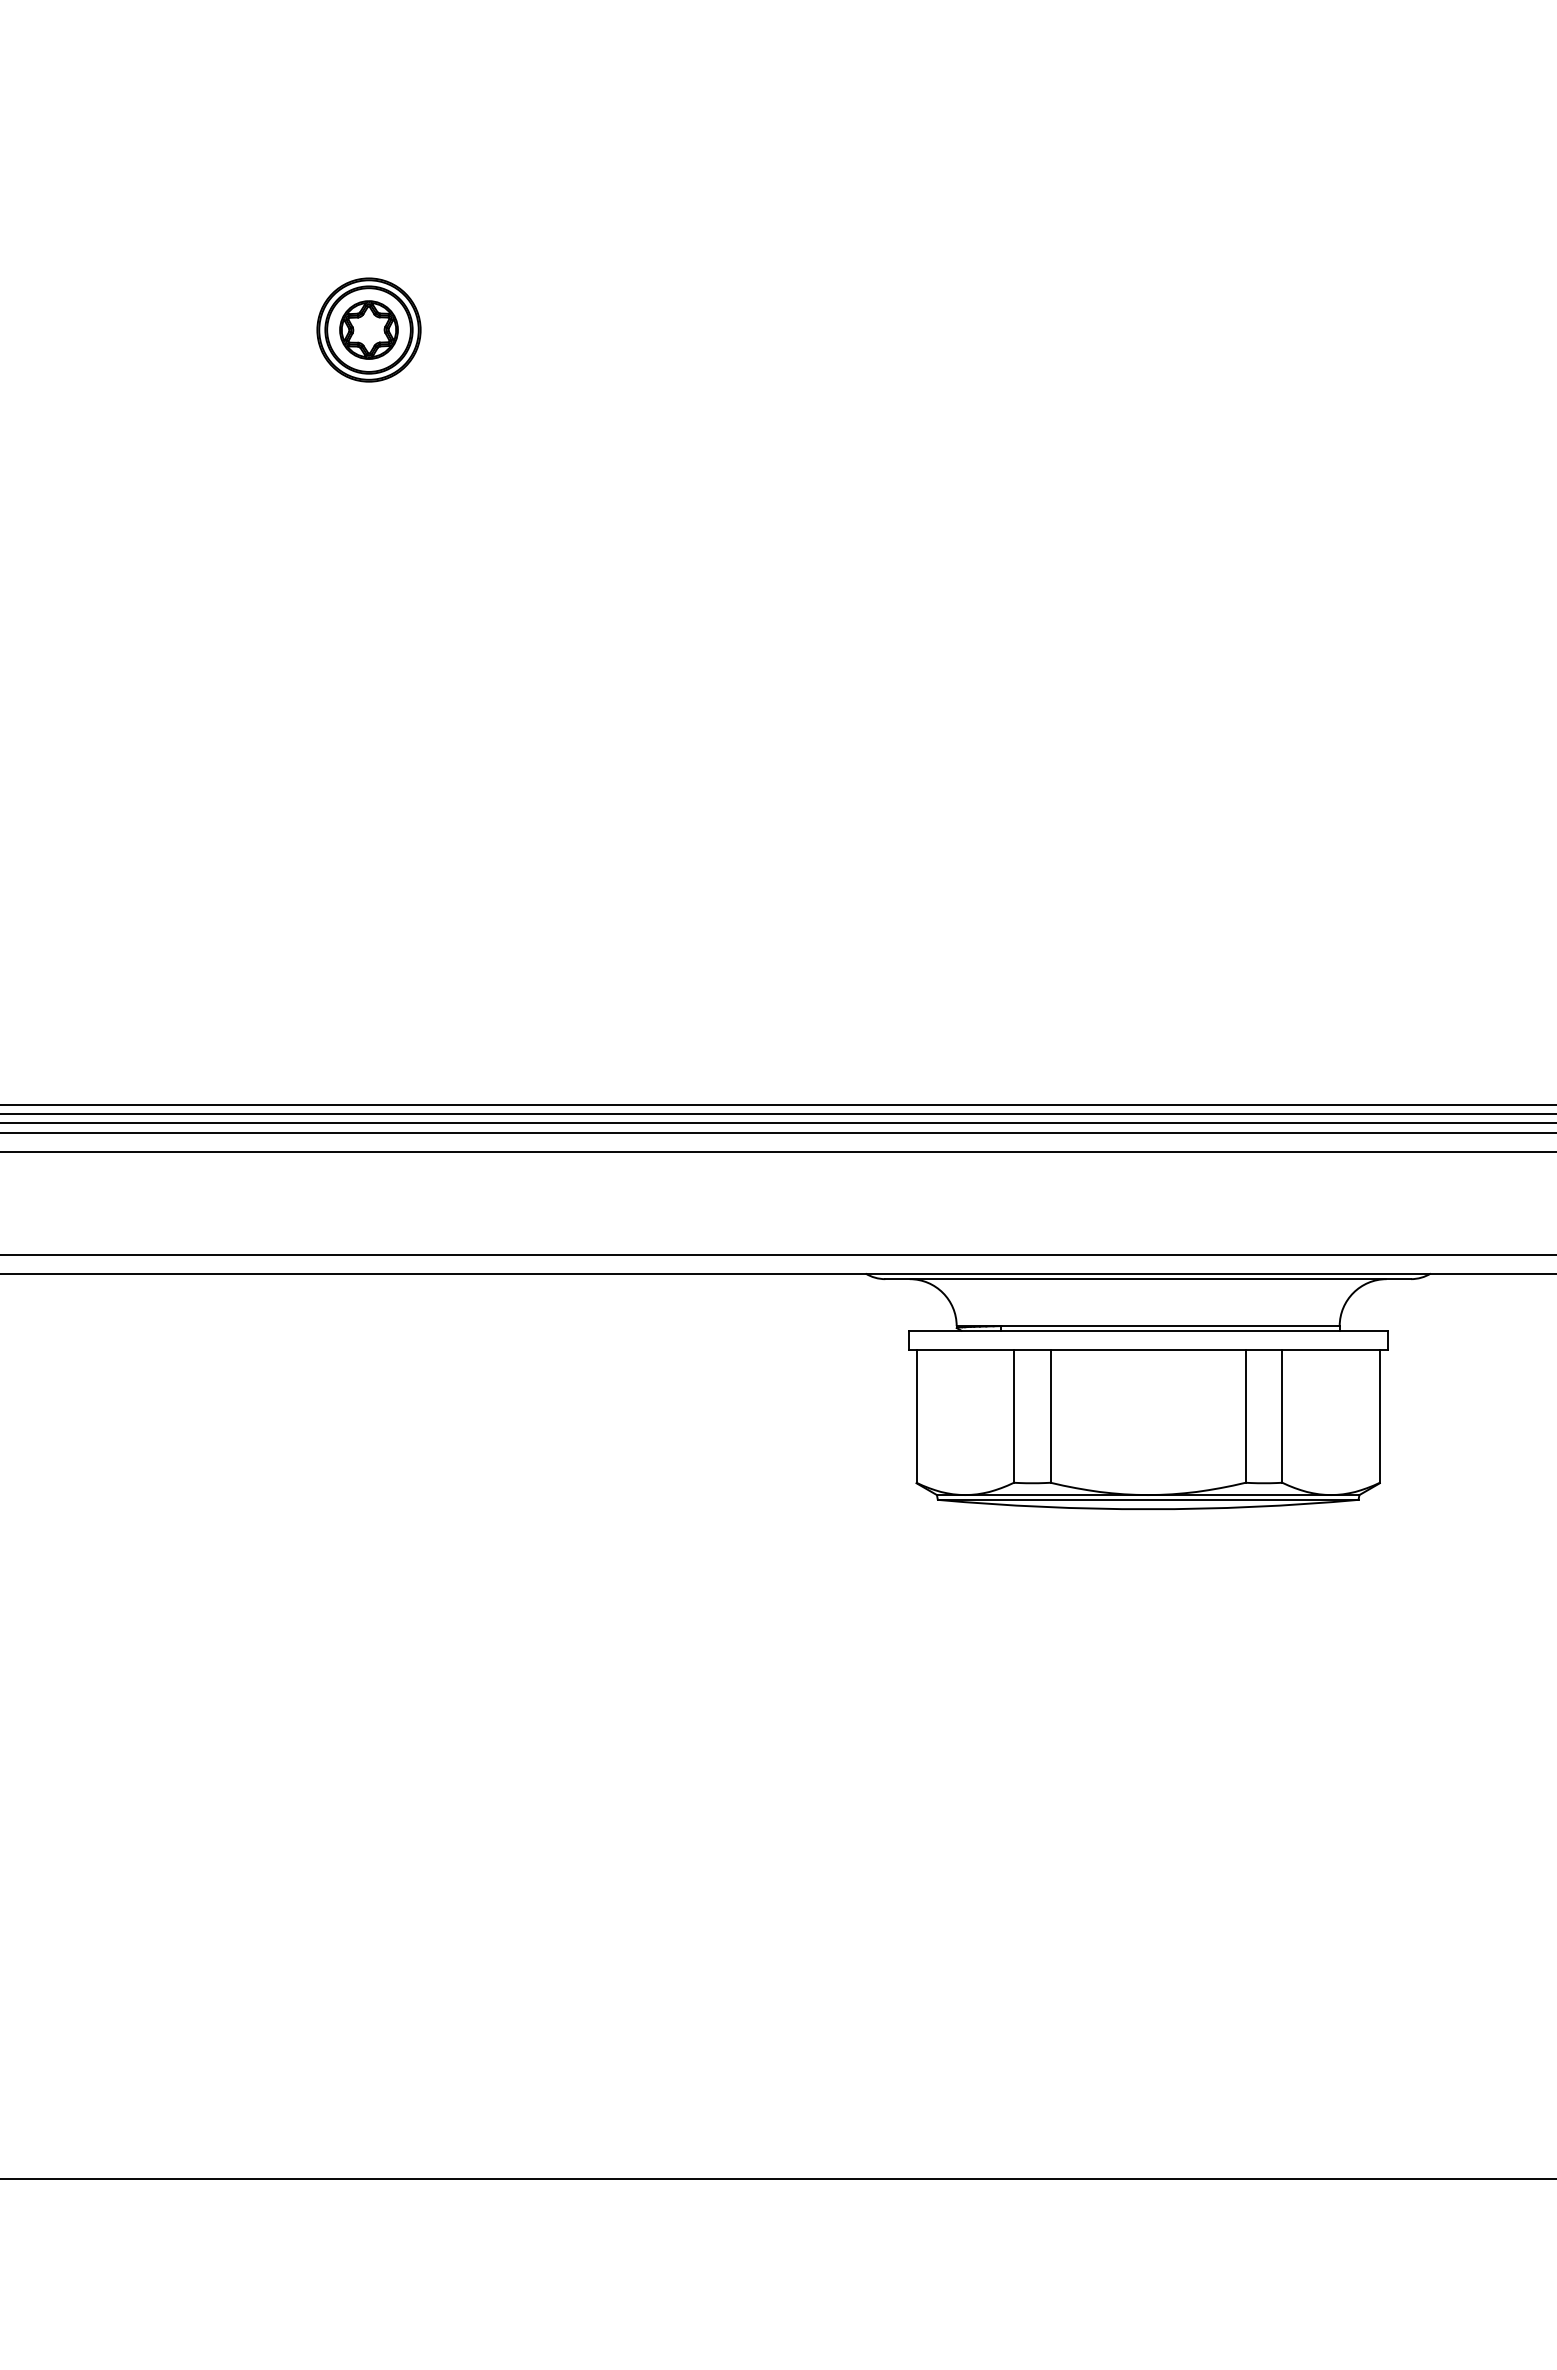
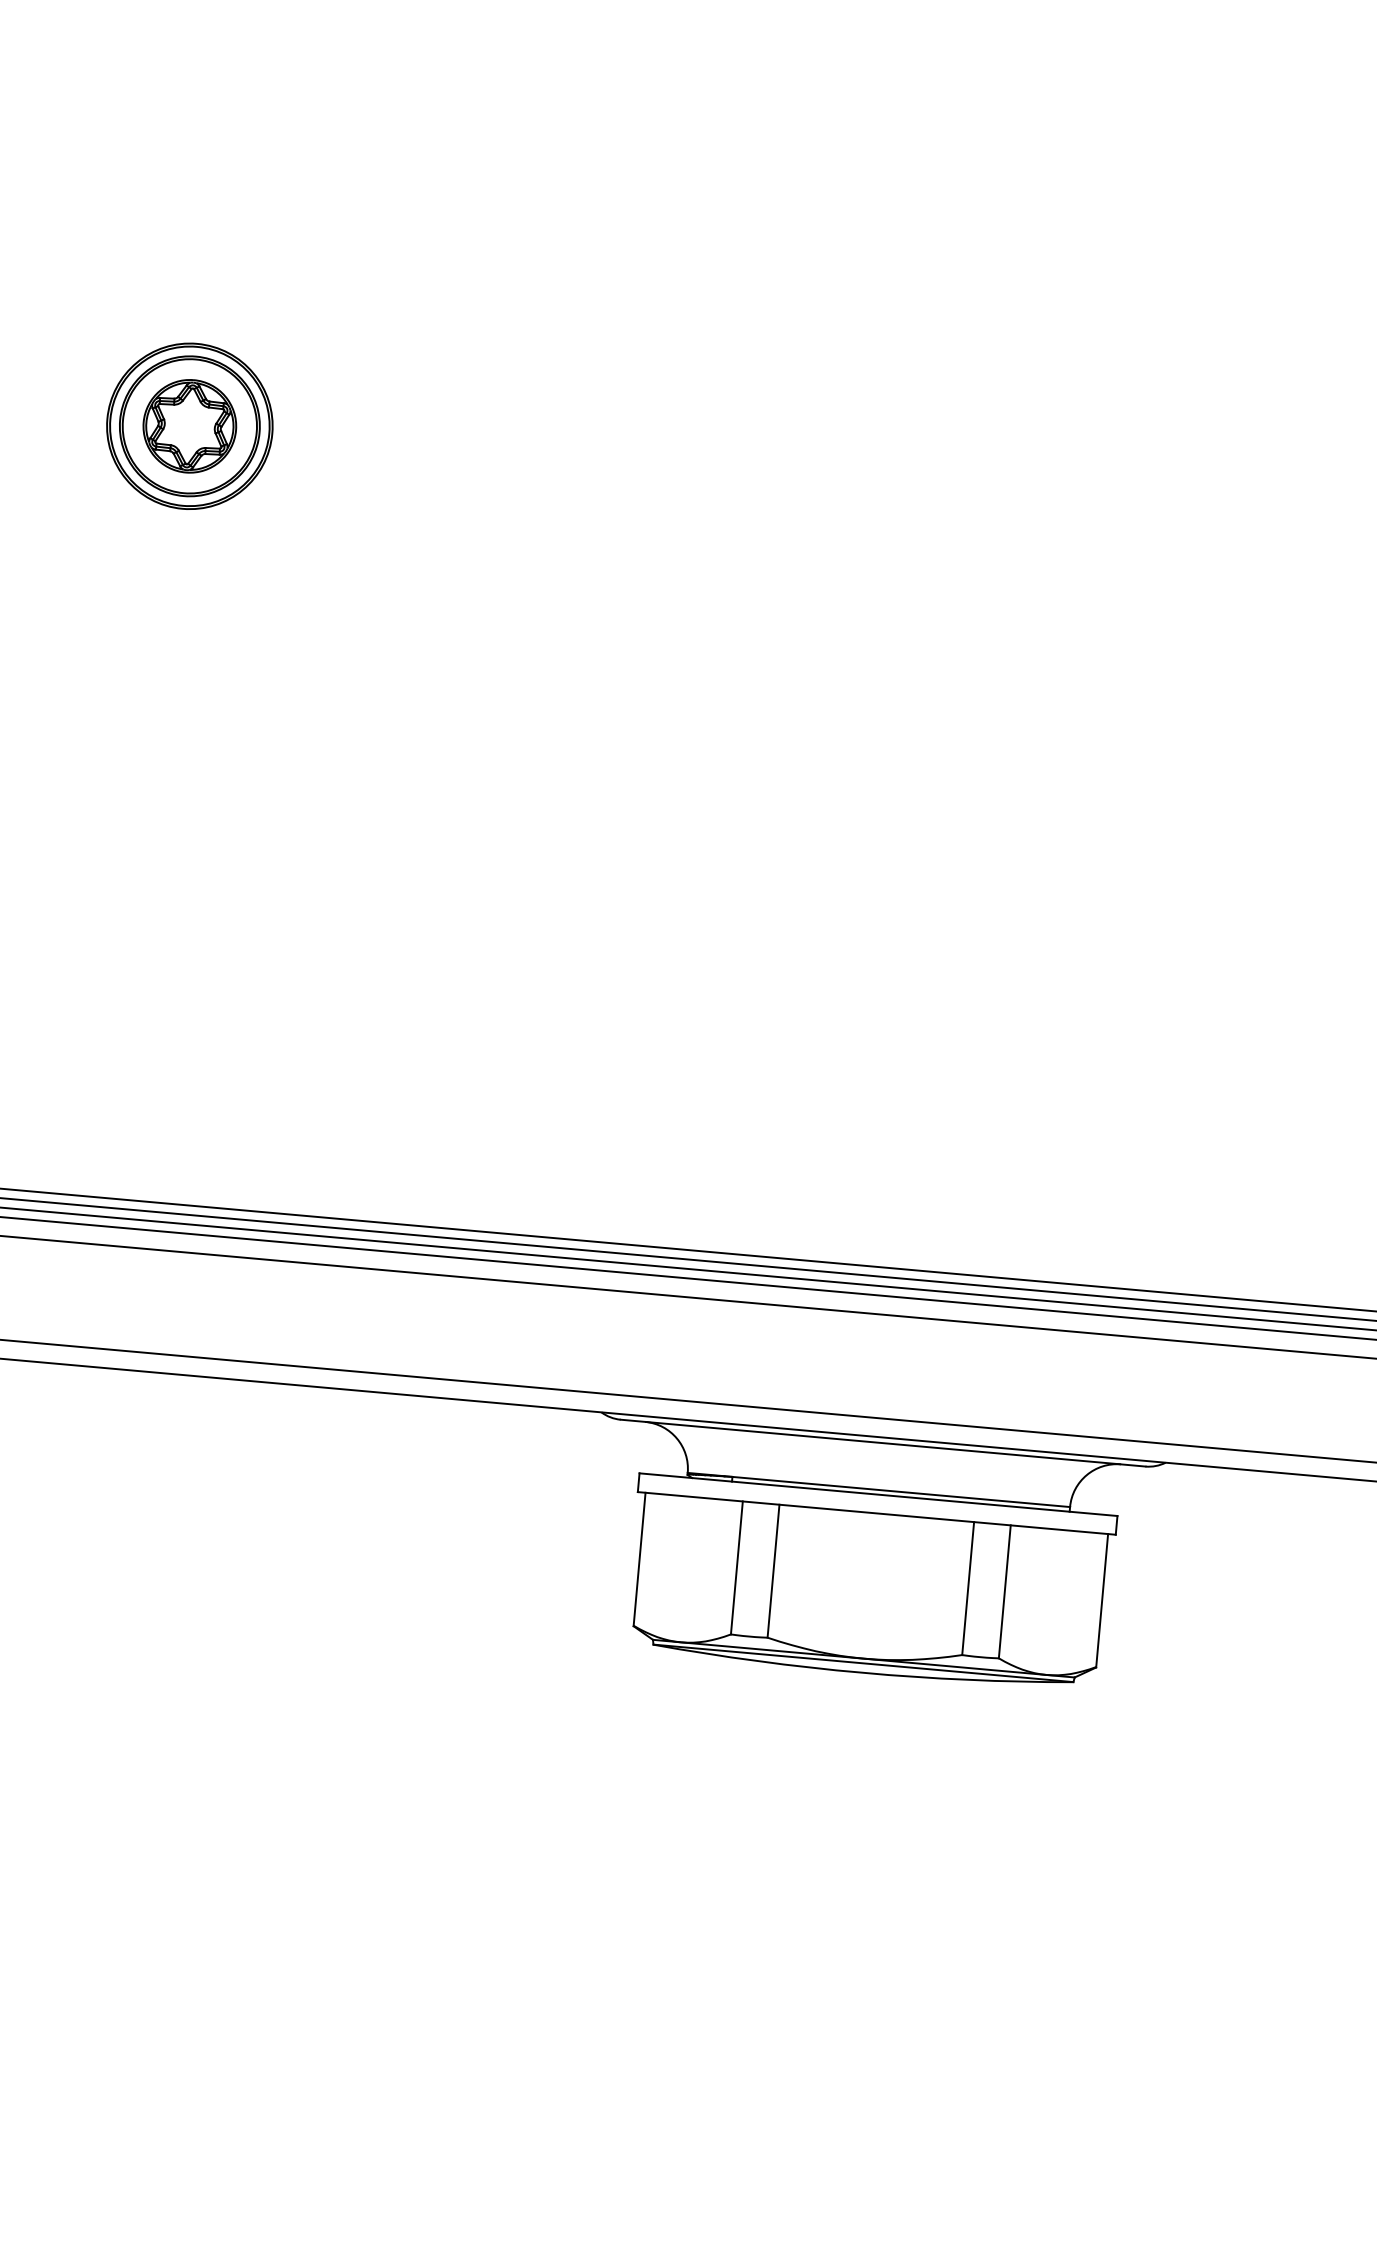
part: (368, 329) -> (189, 425), size x1.6

